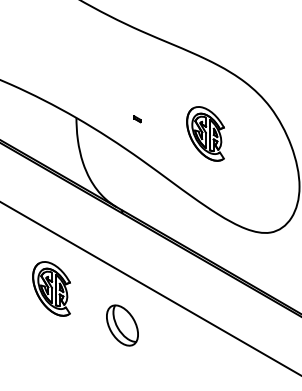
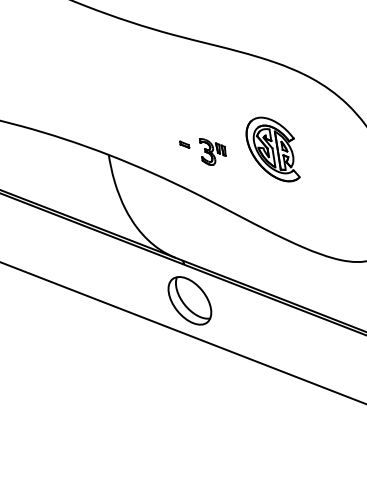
part: (158, 127) -> (212, 151), added
part: (51, 288) -> (110, 371), removed
part: (122, 325) -> (189, 300), moved

